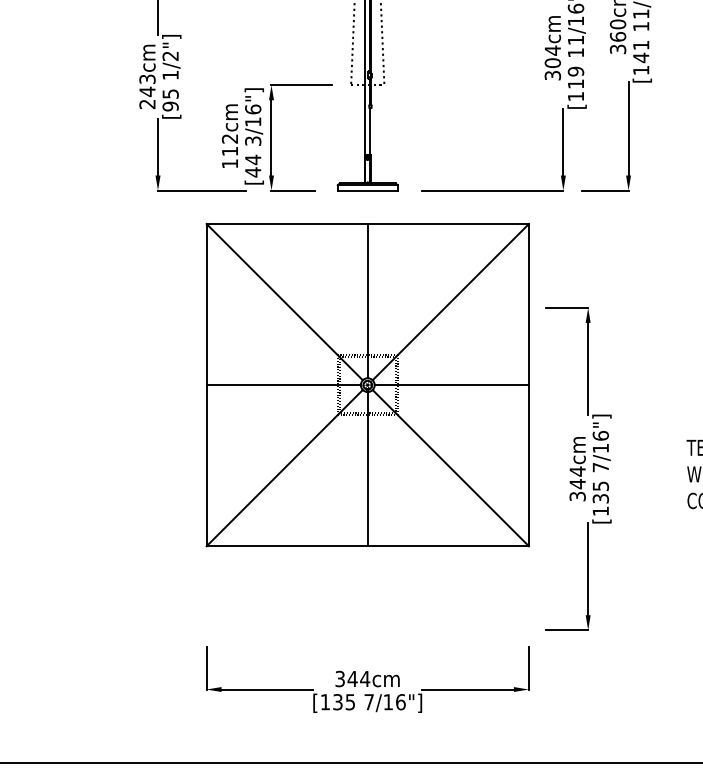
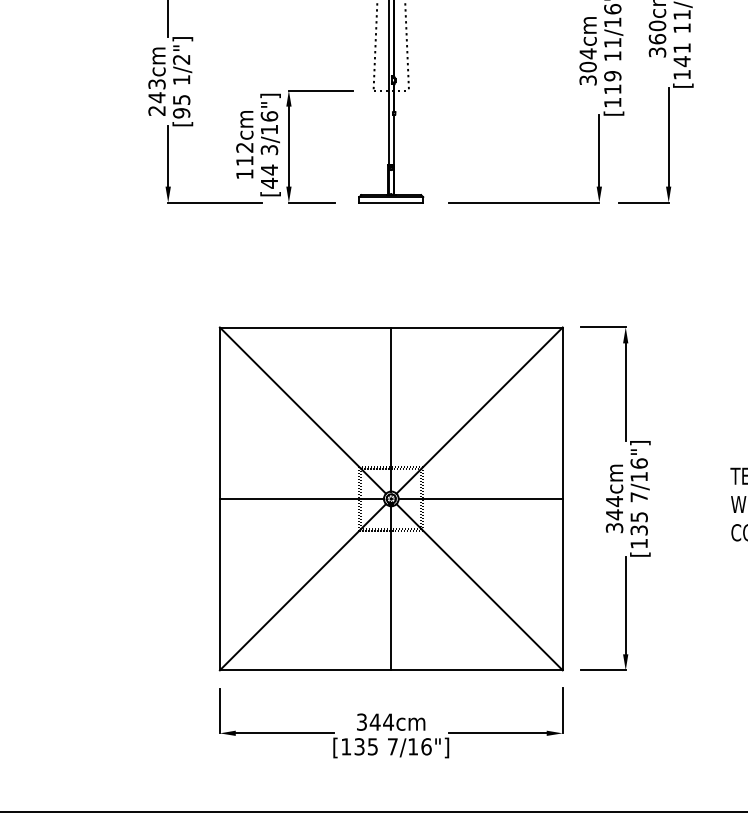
part: (367, 384) -> (391, 498), moved

